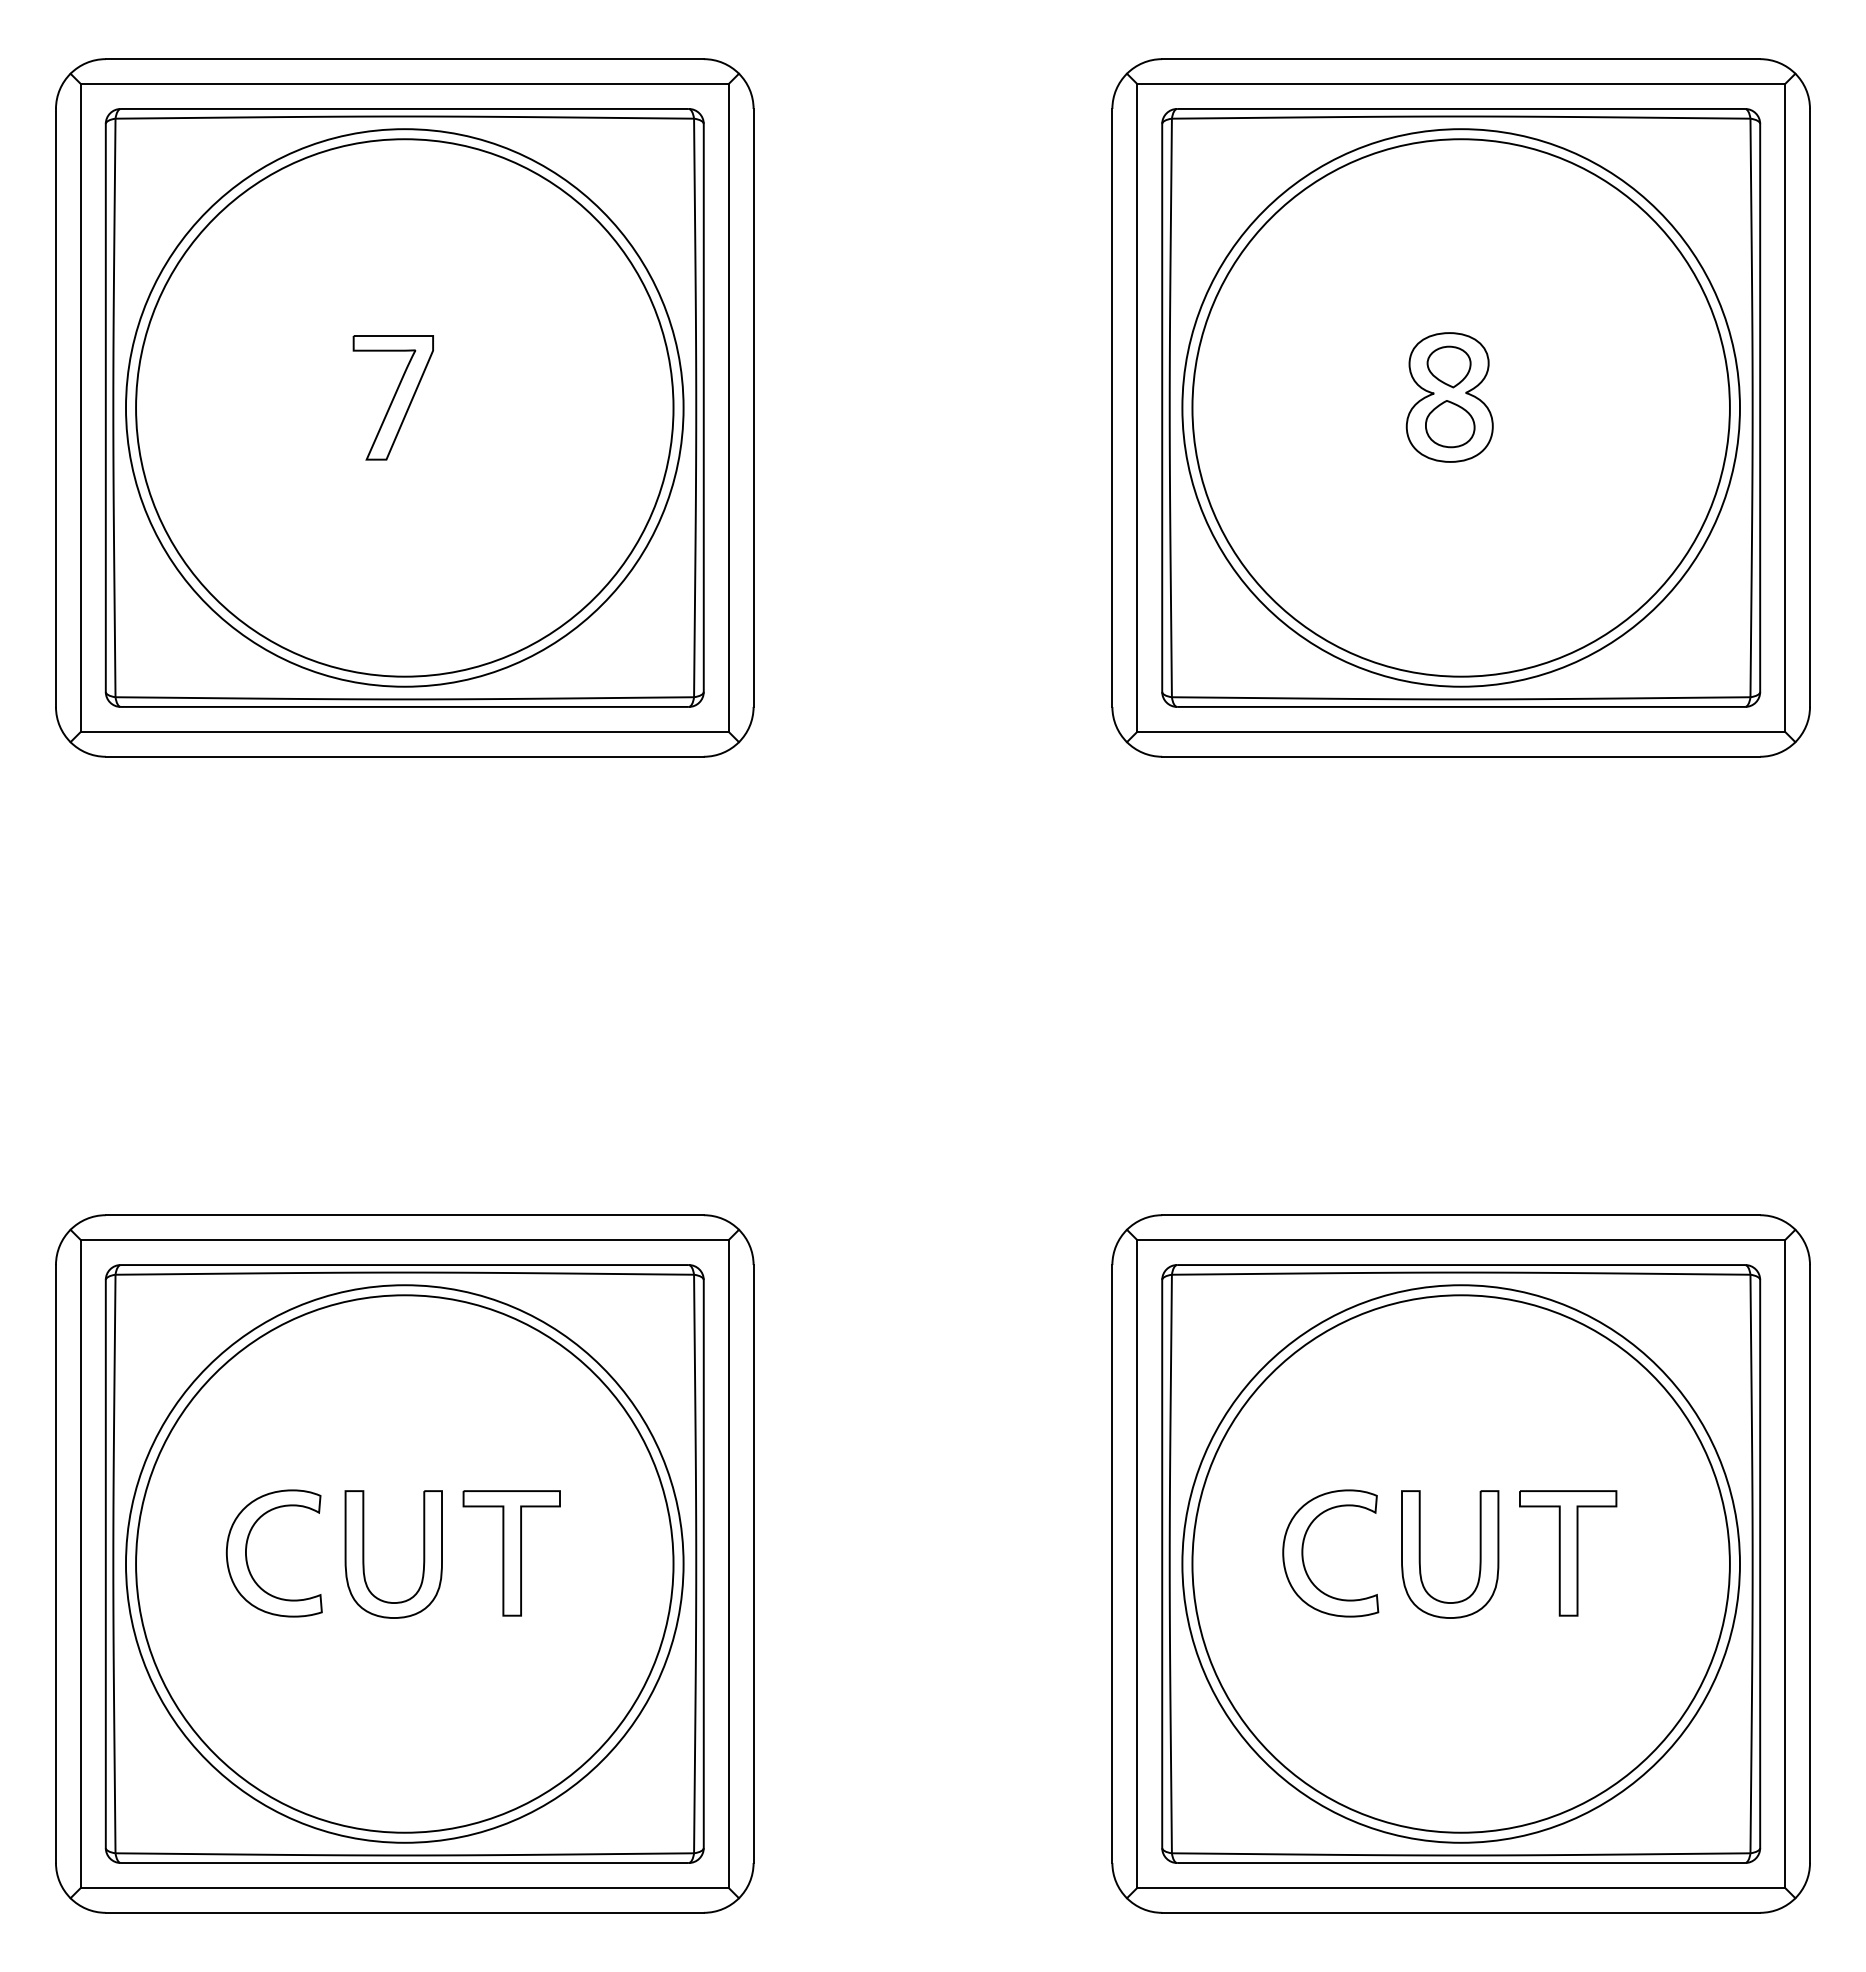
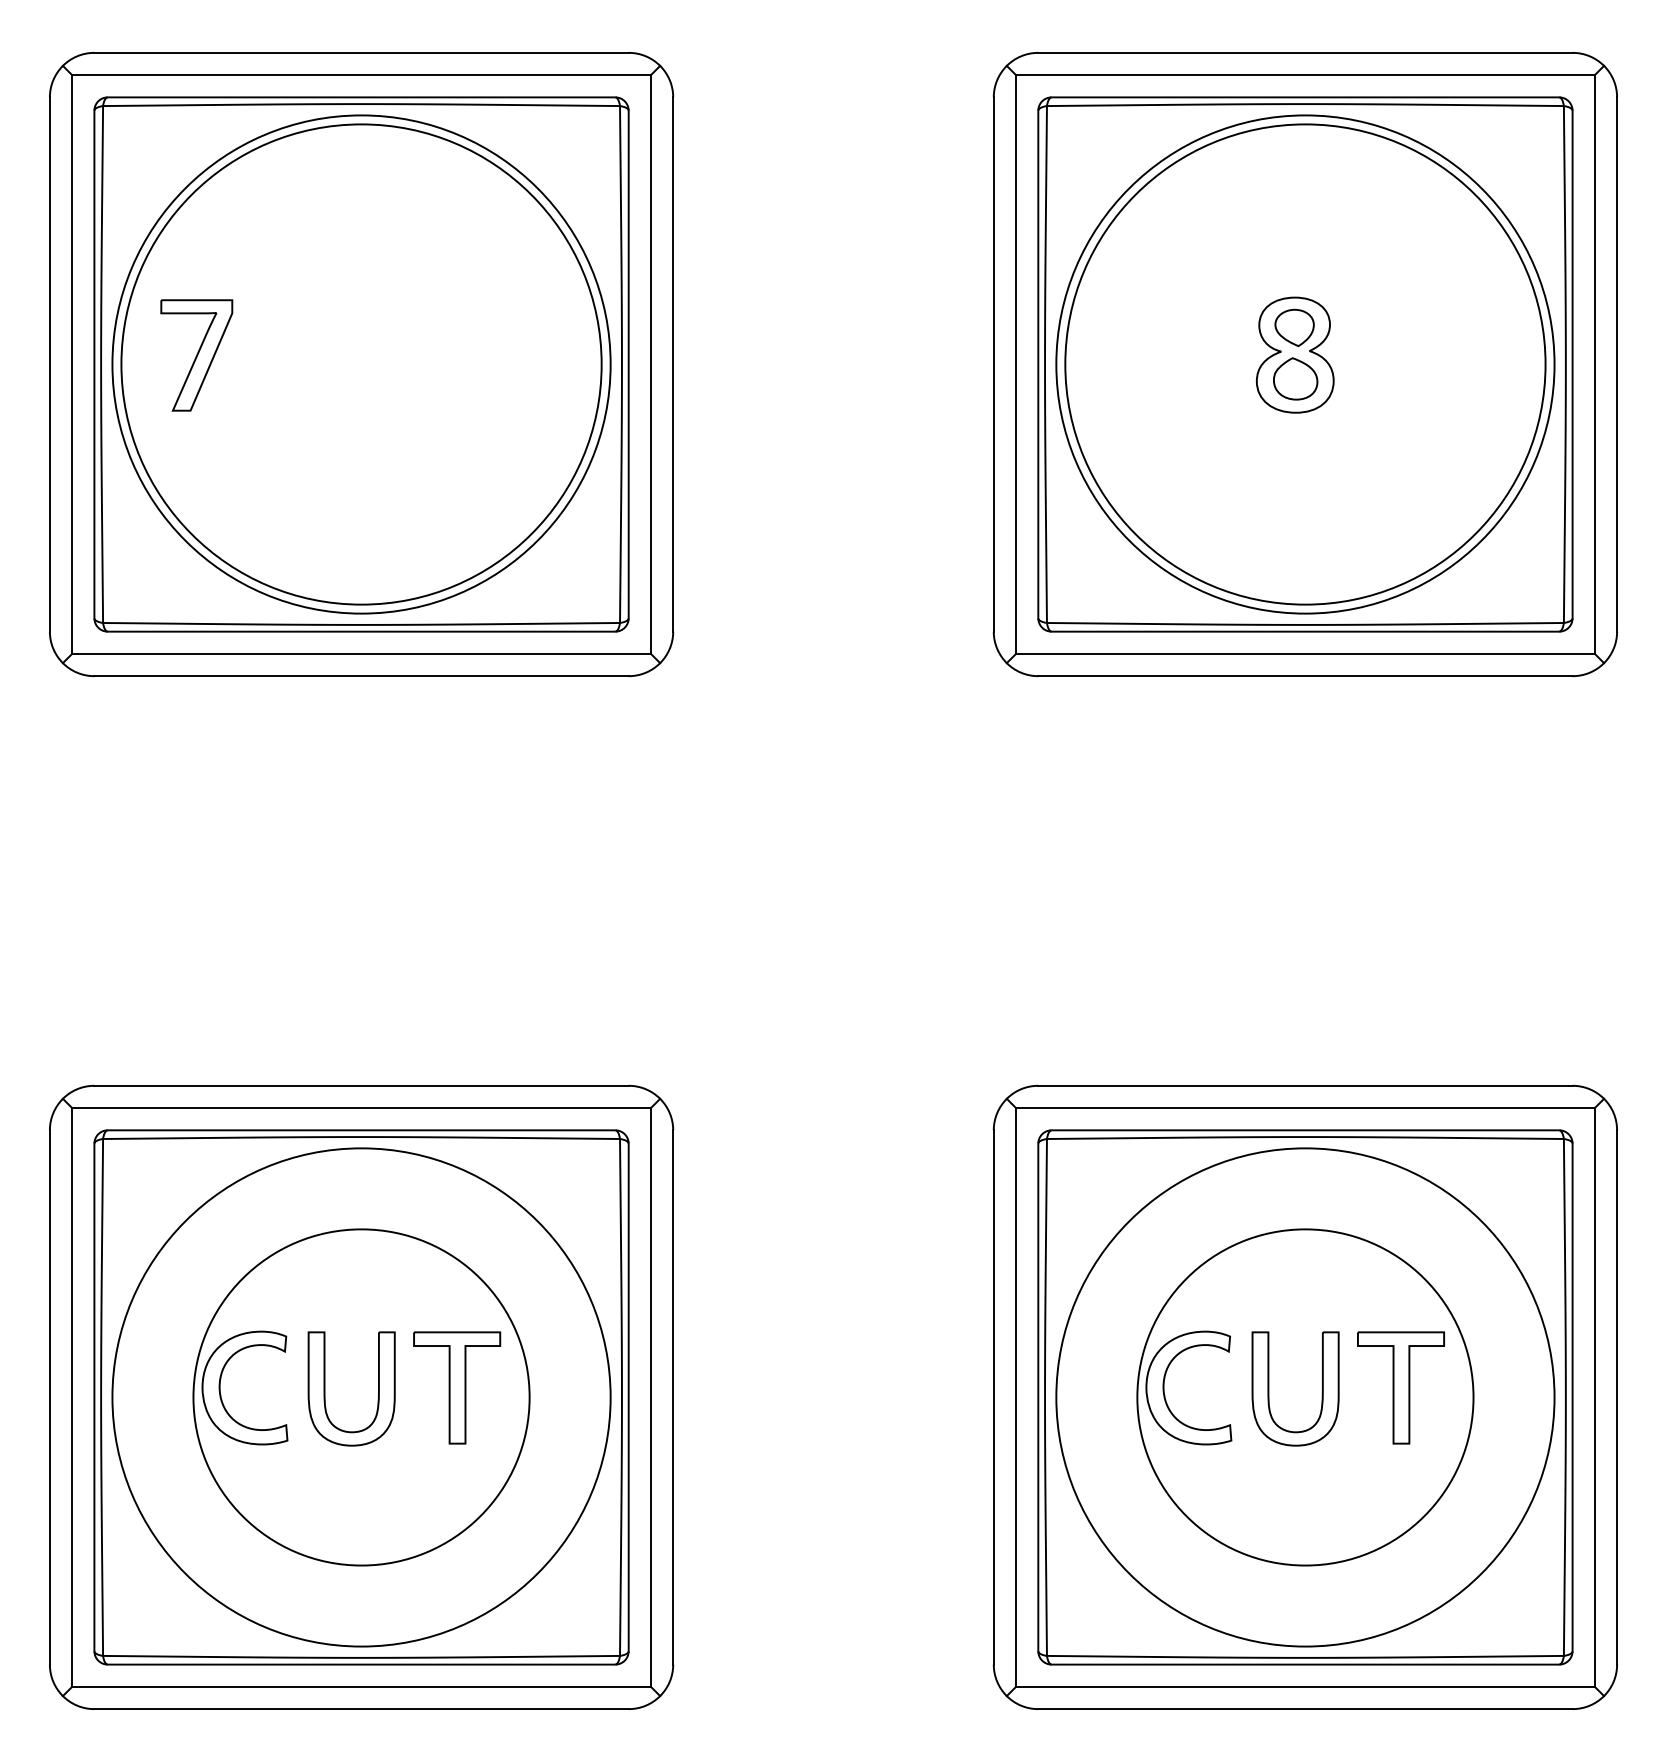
part: (392, 397) -> (195, 355), moved
circle: (404, 1563) -> (361, 1396), size x0.7
circle: (1460, 1563) -> (1304, 1396), size x0.7

